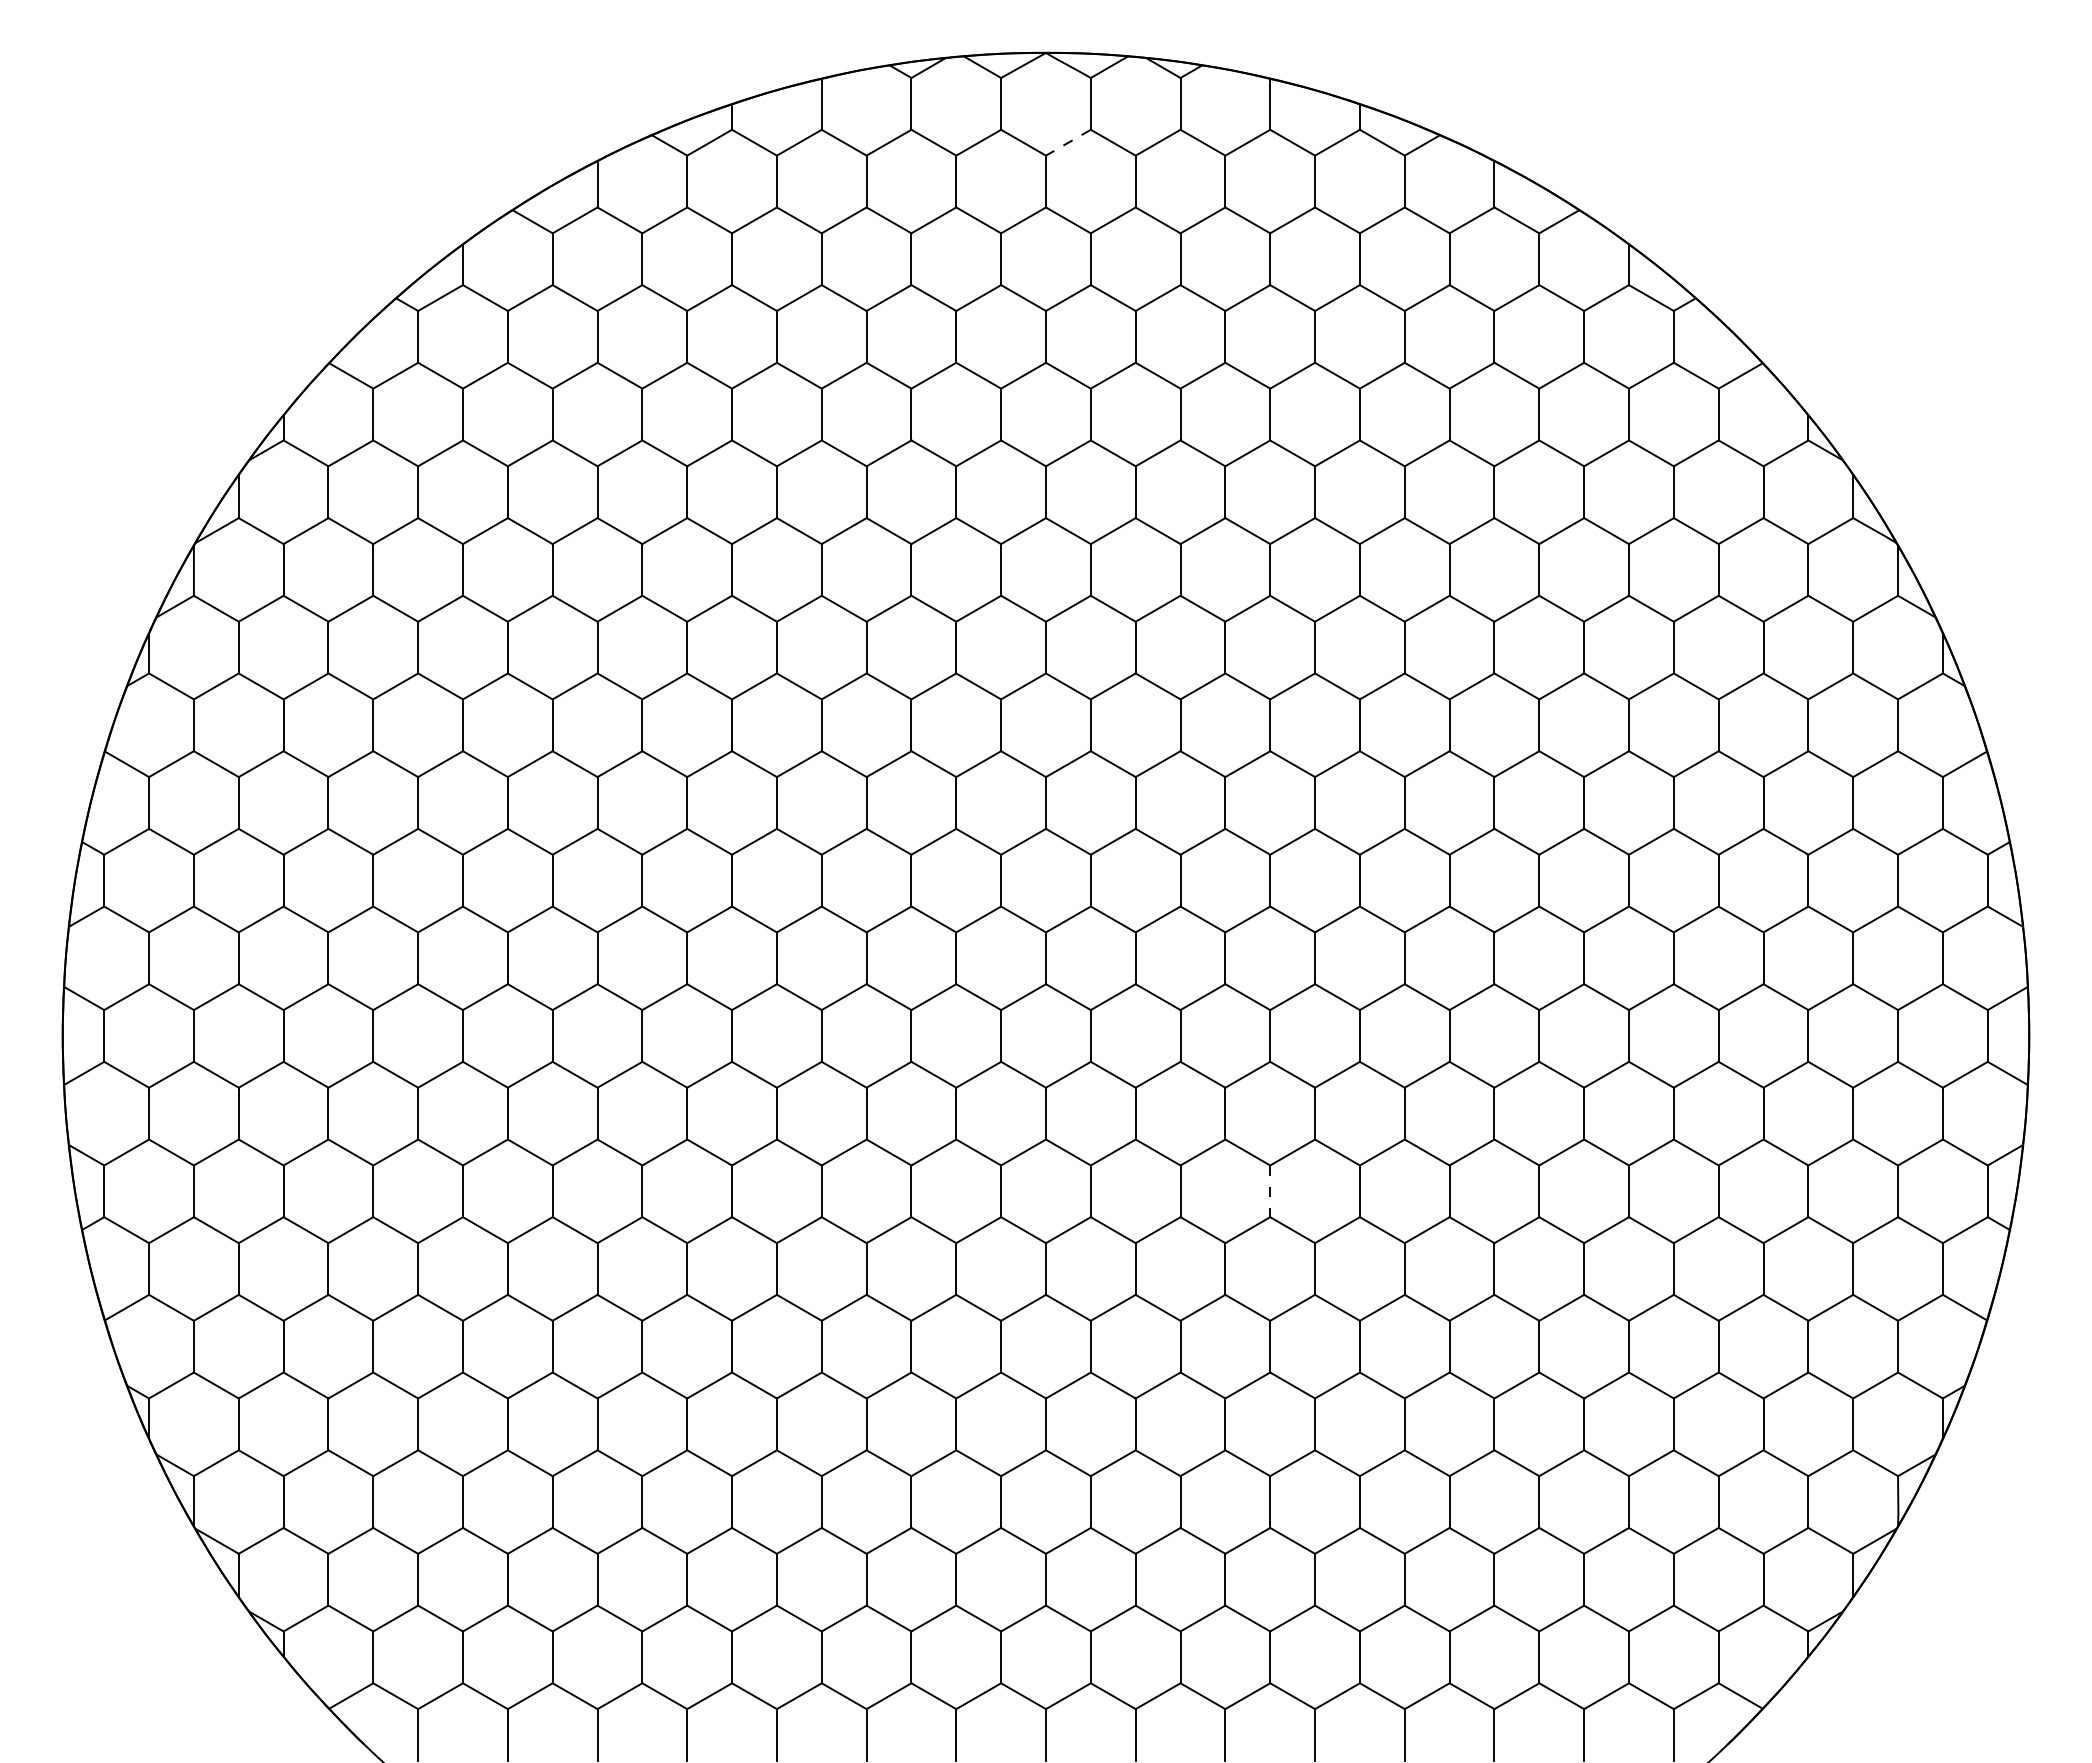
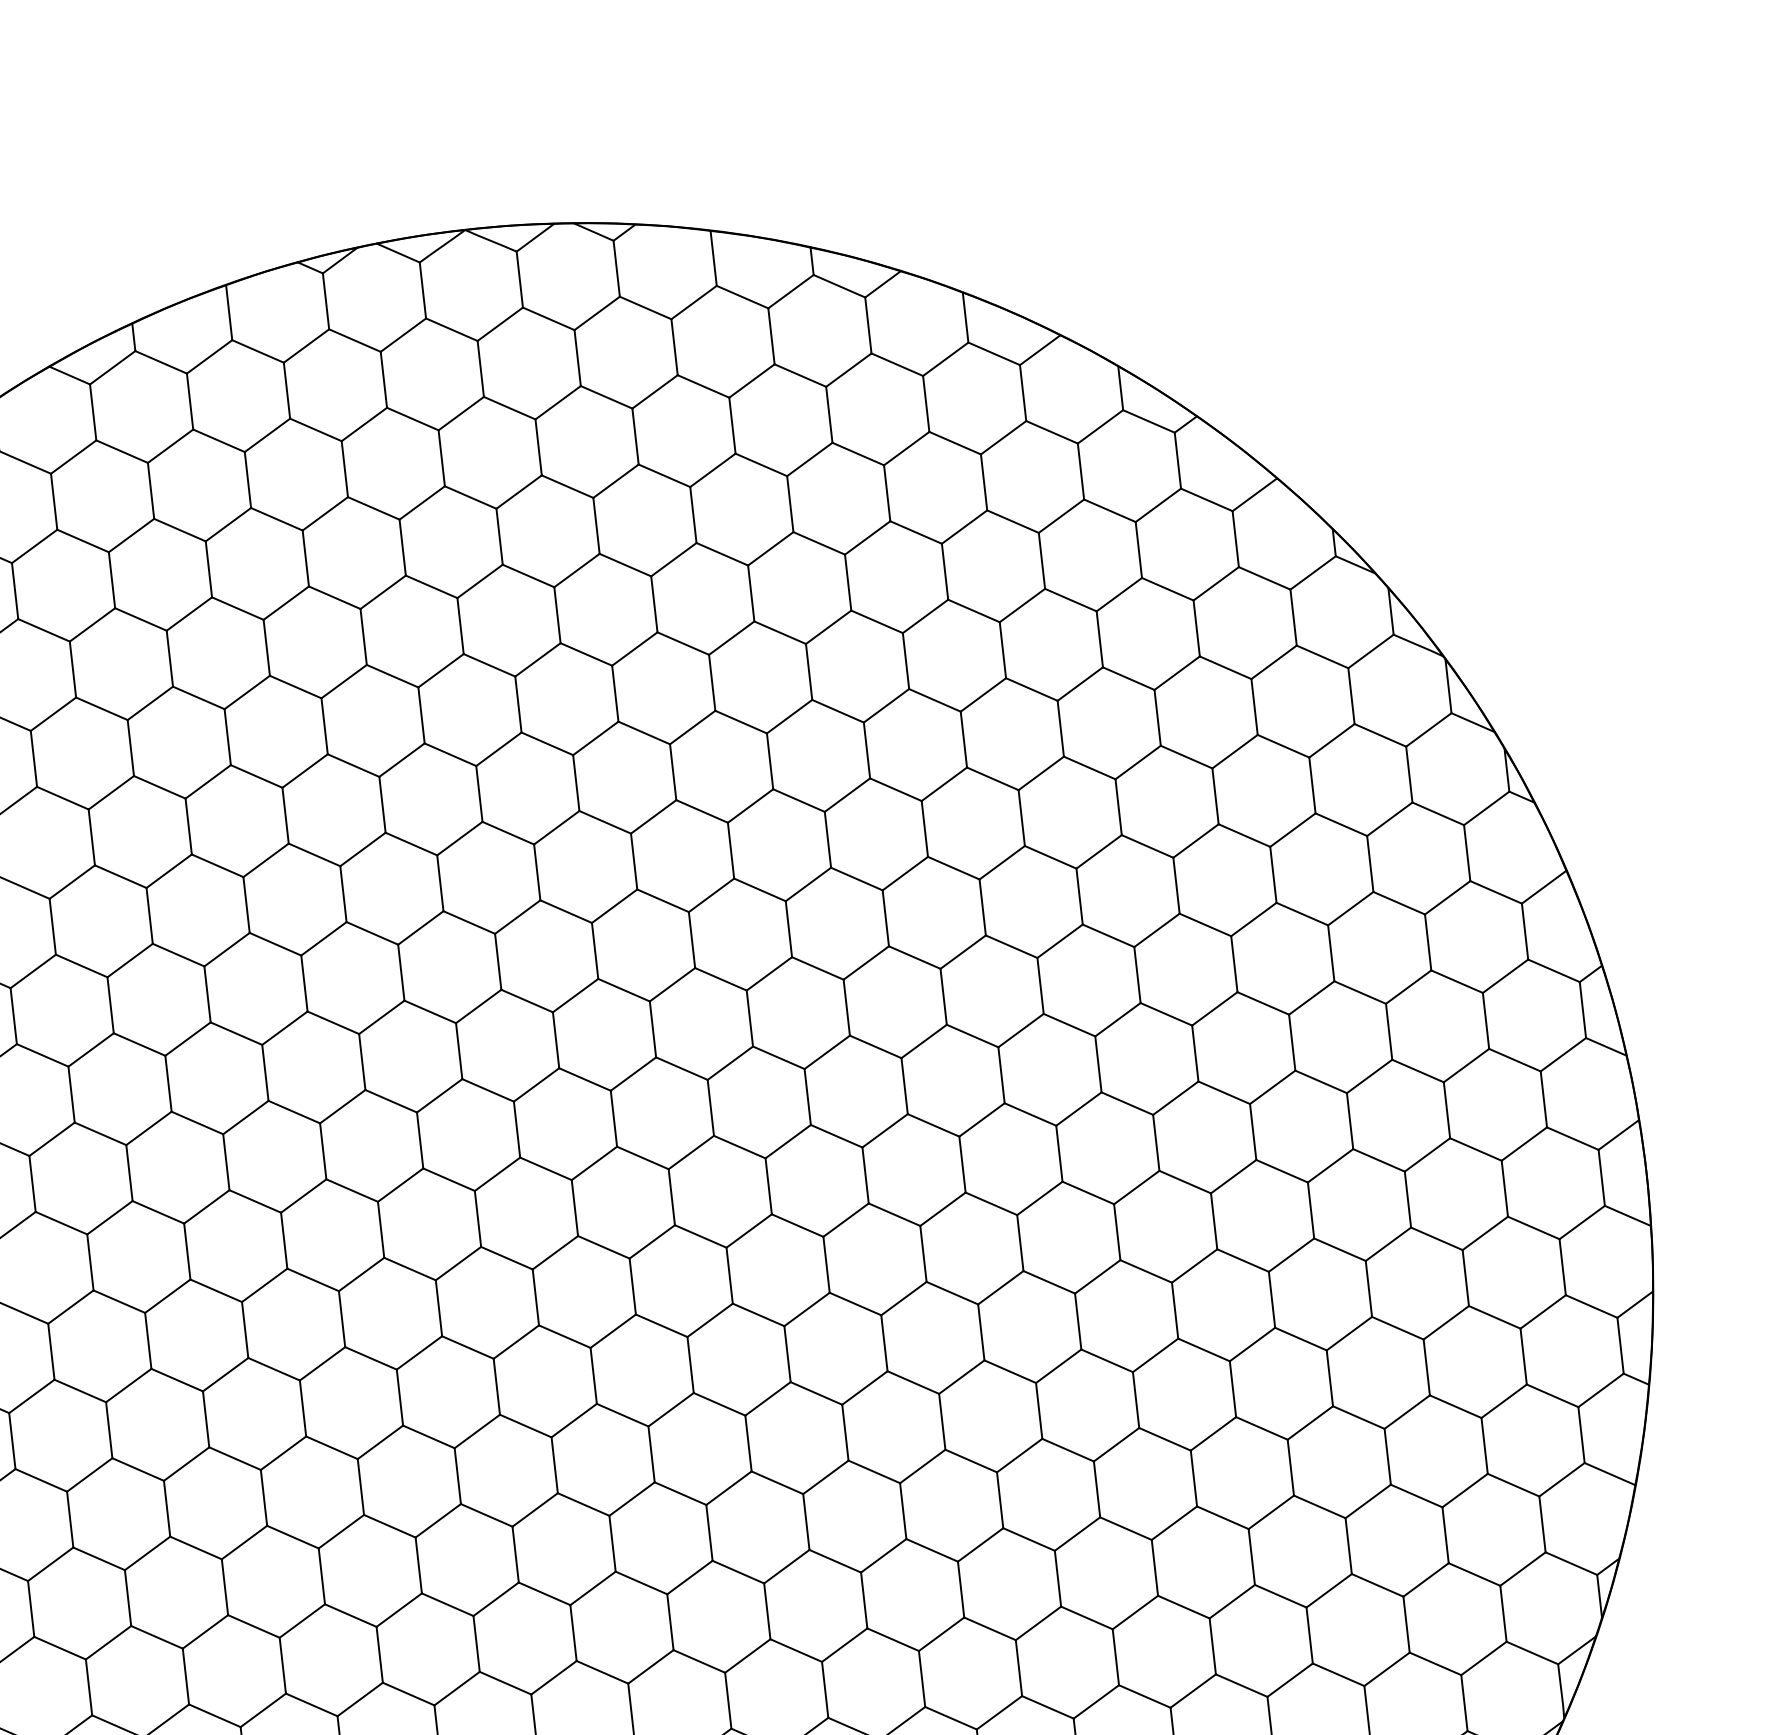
line: (1068, 142) -> (500, 324), dashed -> solid
line: (1270, 1191) -> (845, 1432), dashed -> solid

